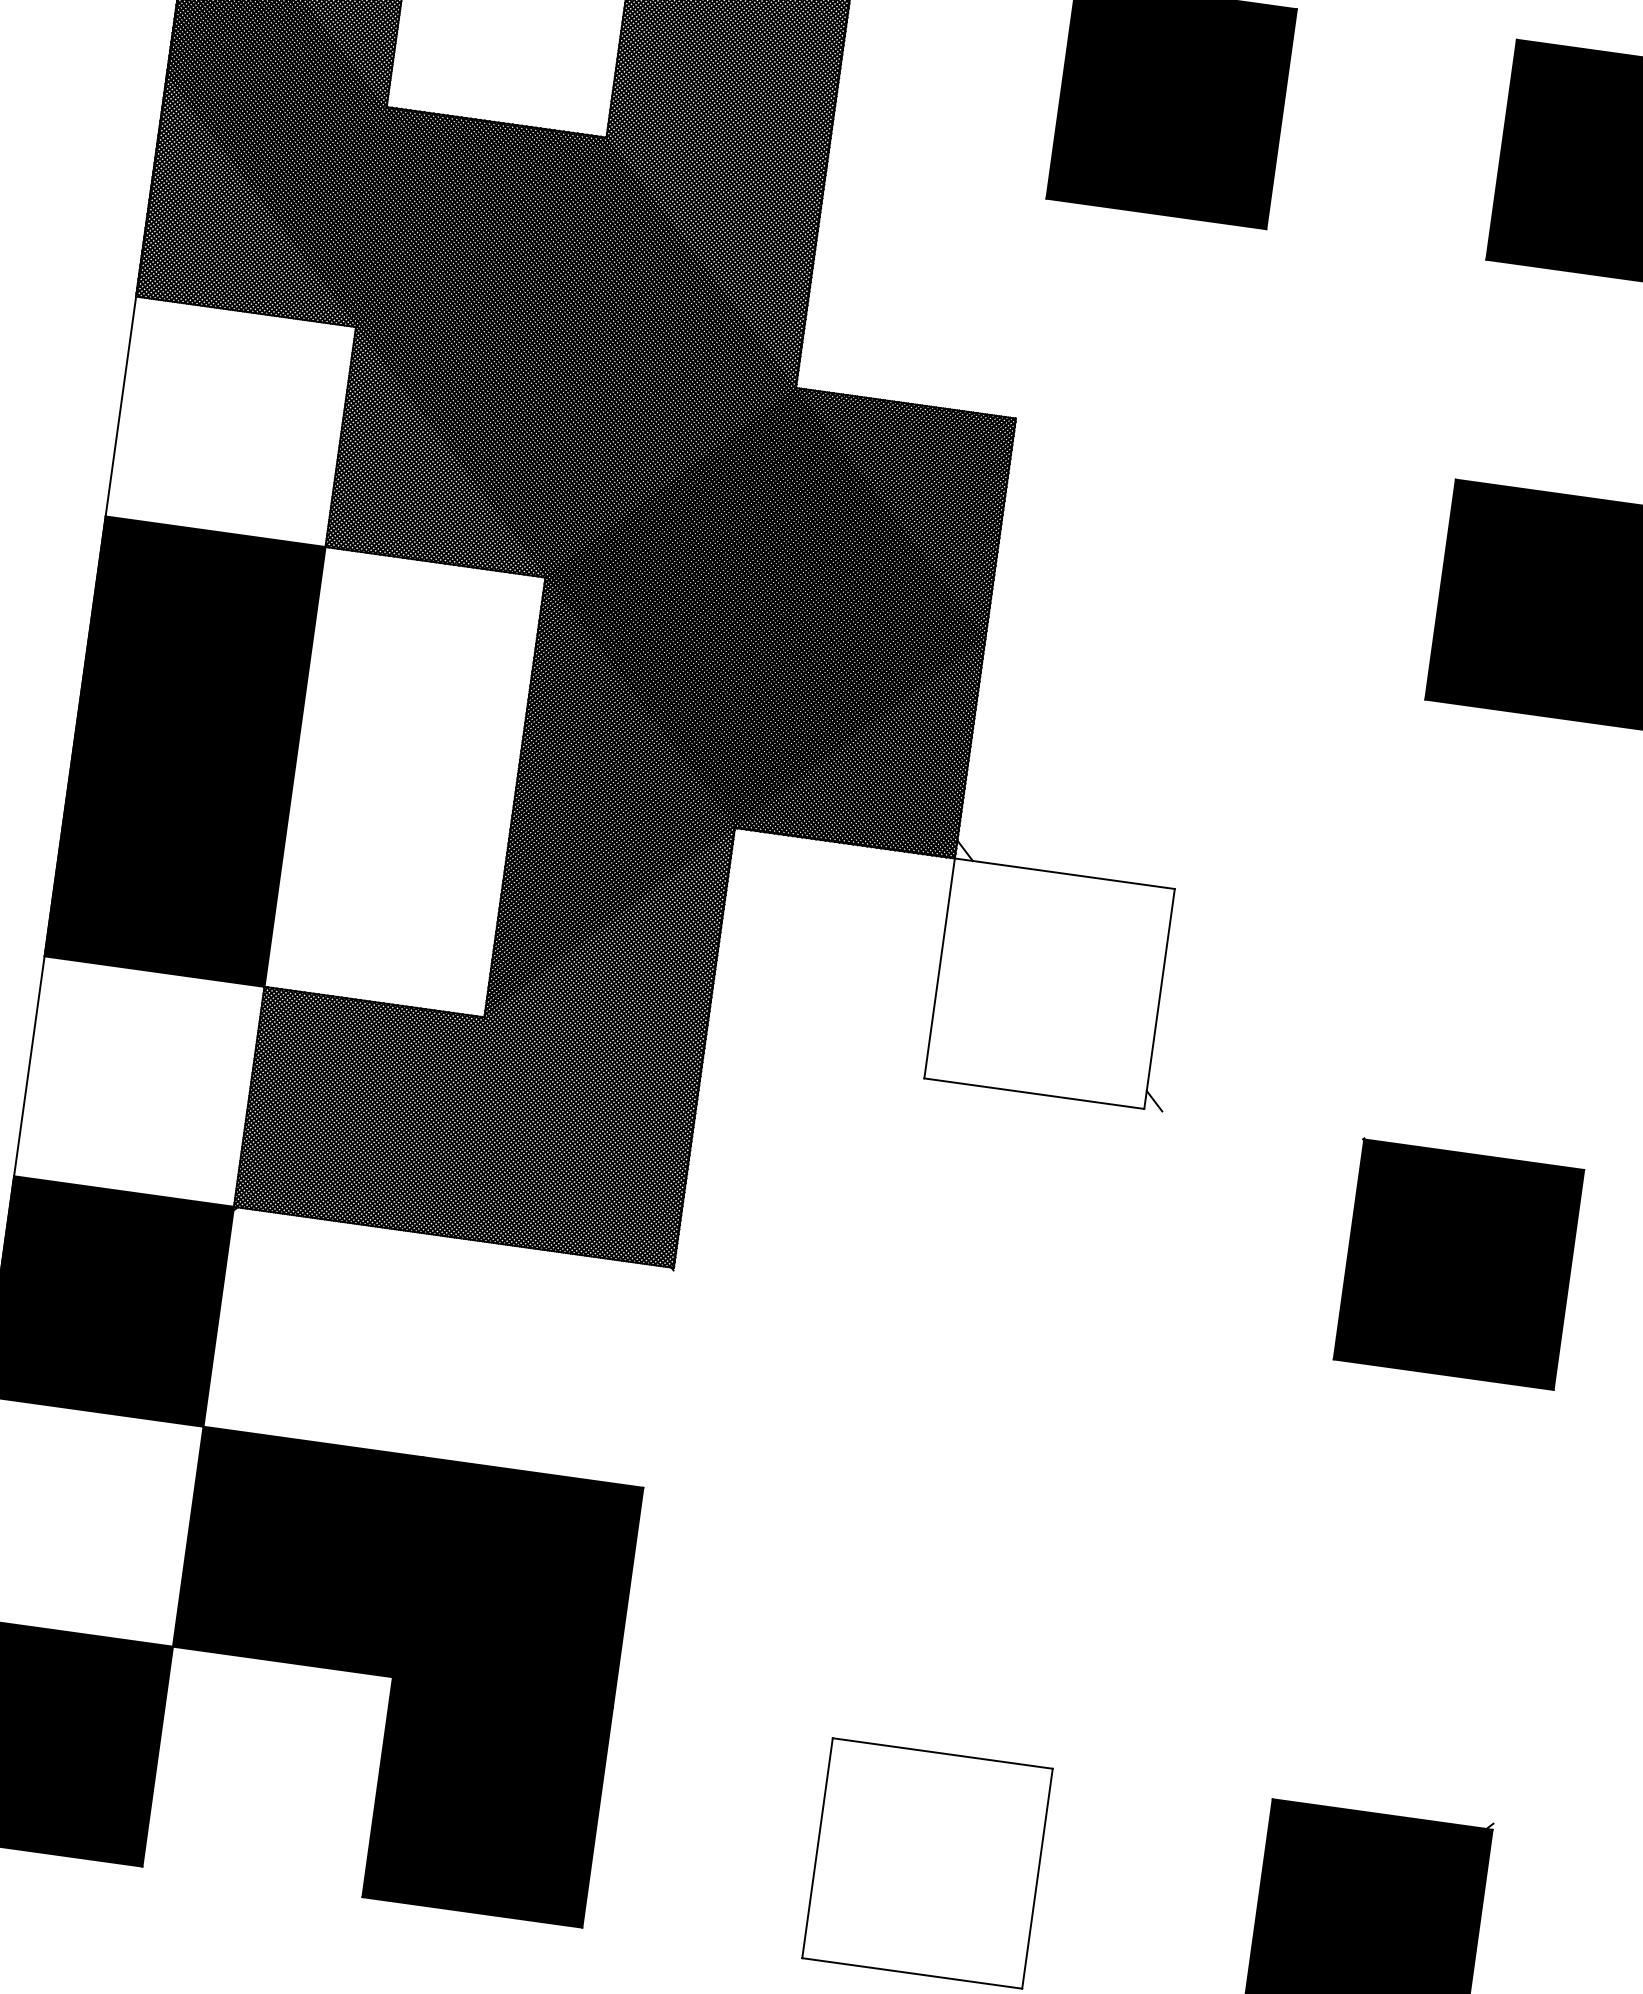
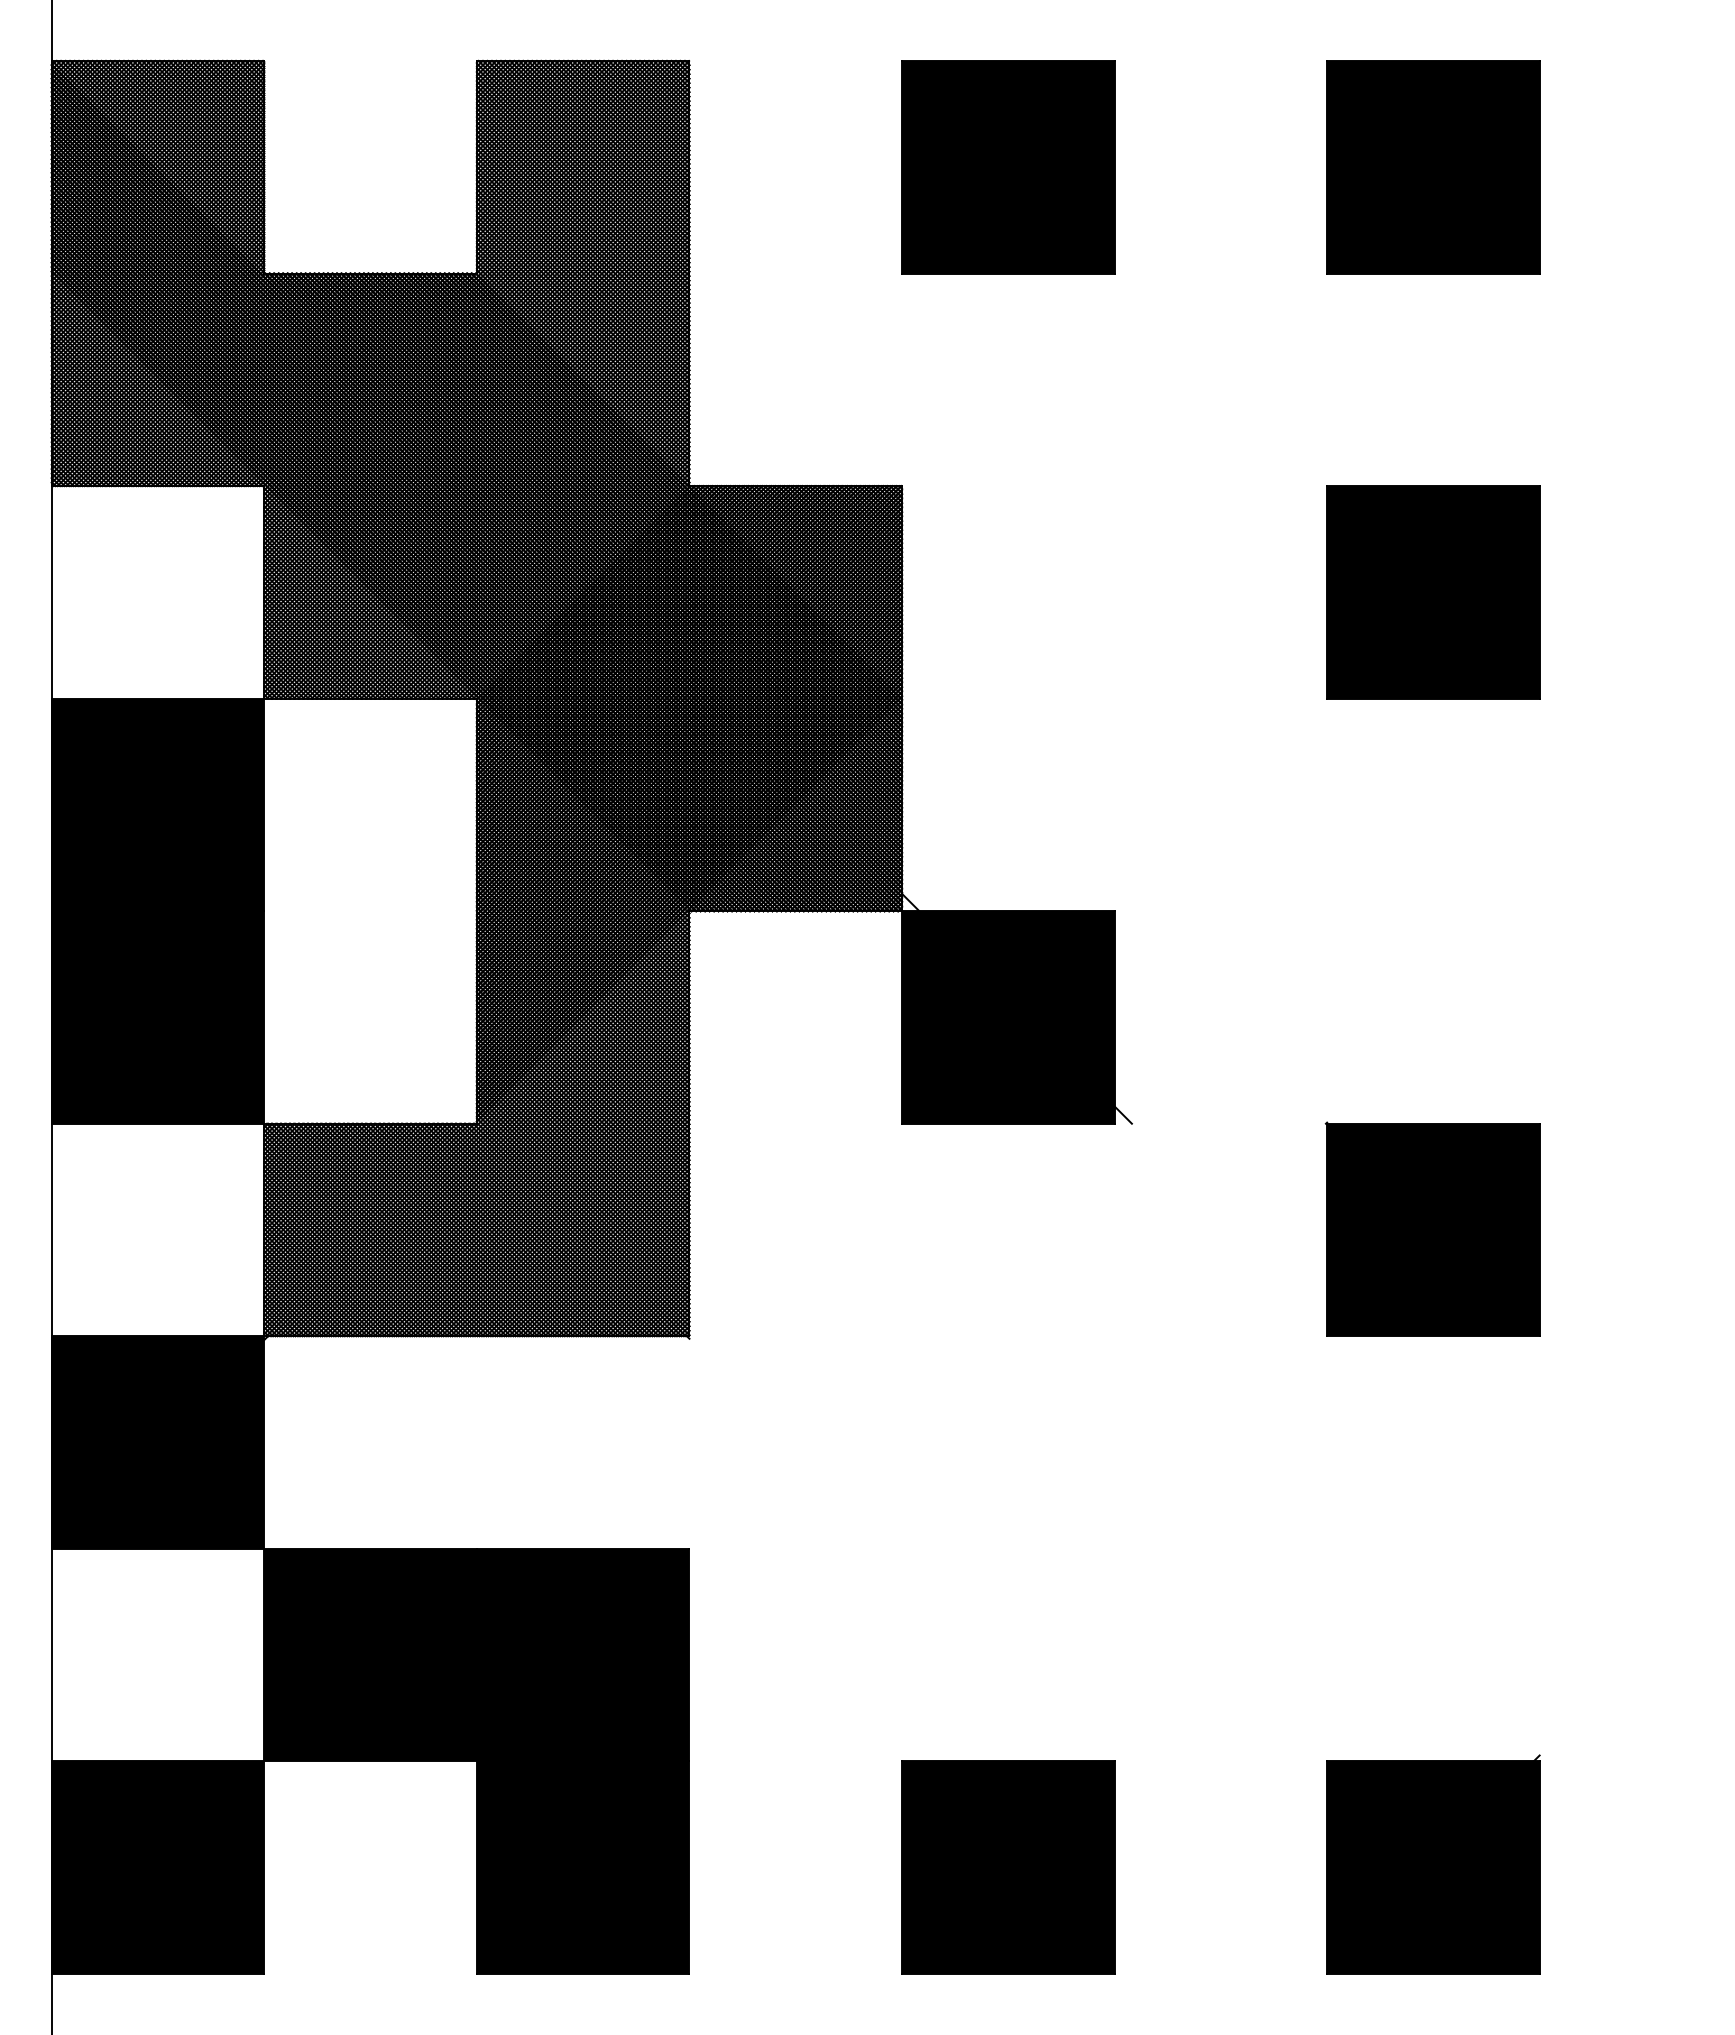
fill: (1049, 983) -> (1008, 1017), added
fill: (927, 1863) -> (1008, 1867), added

